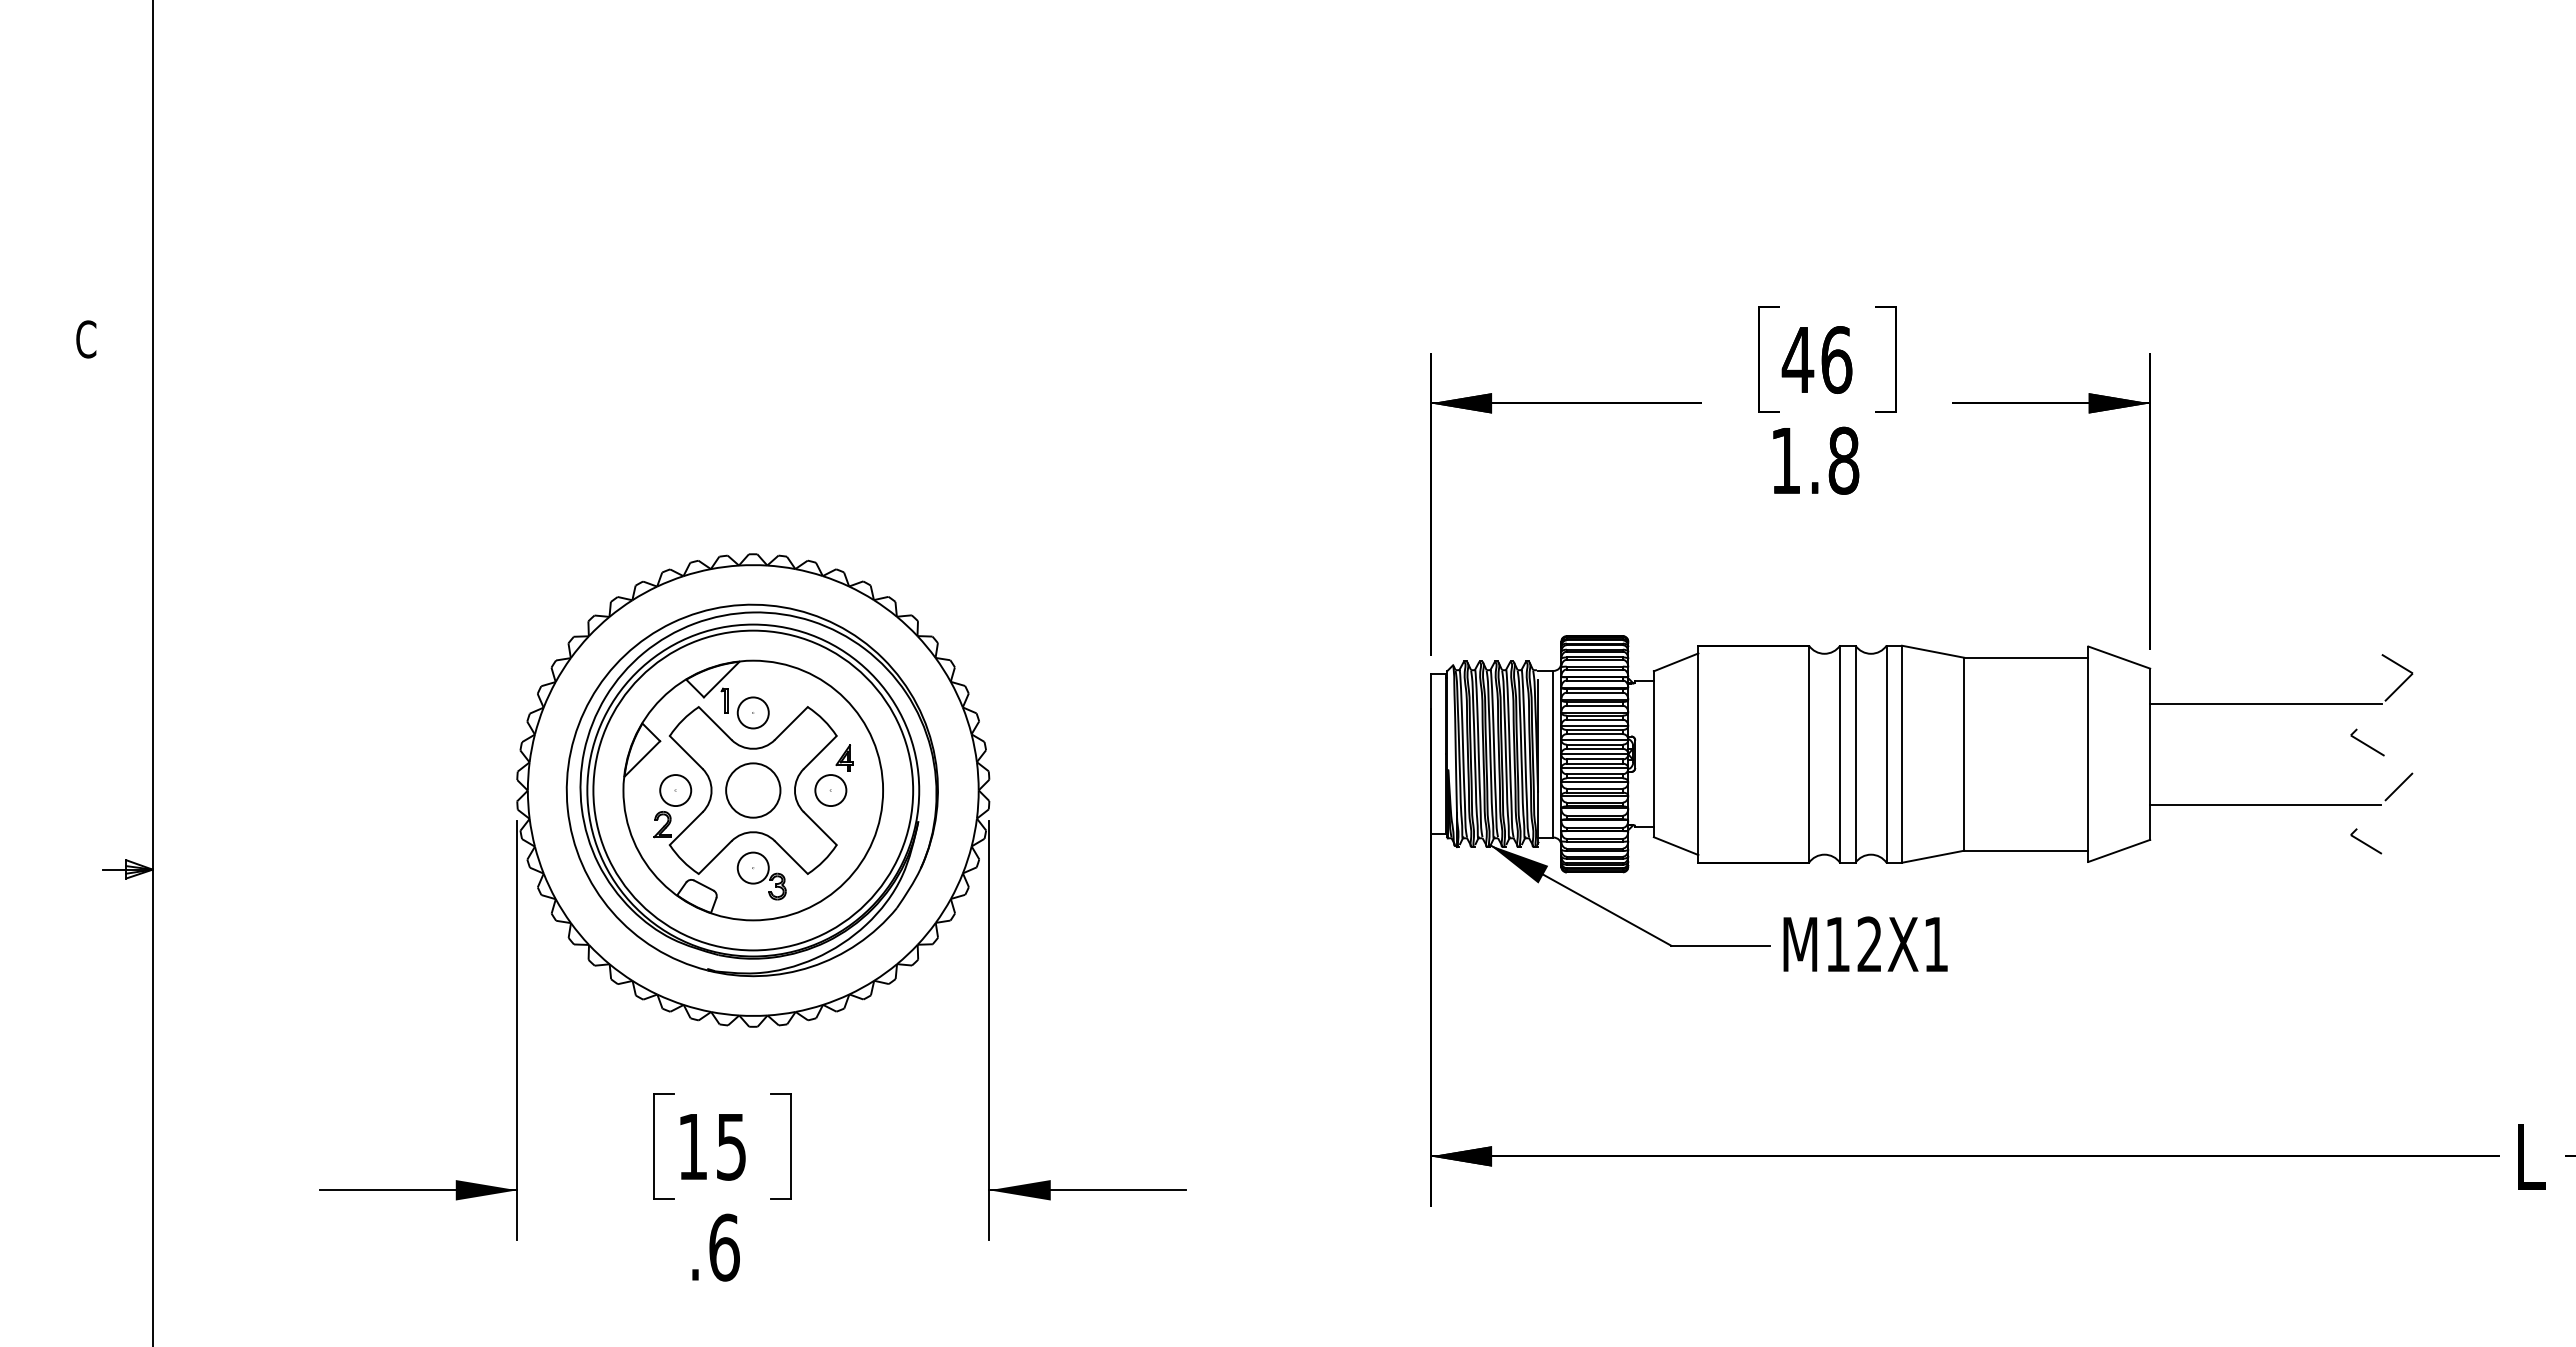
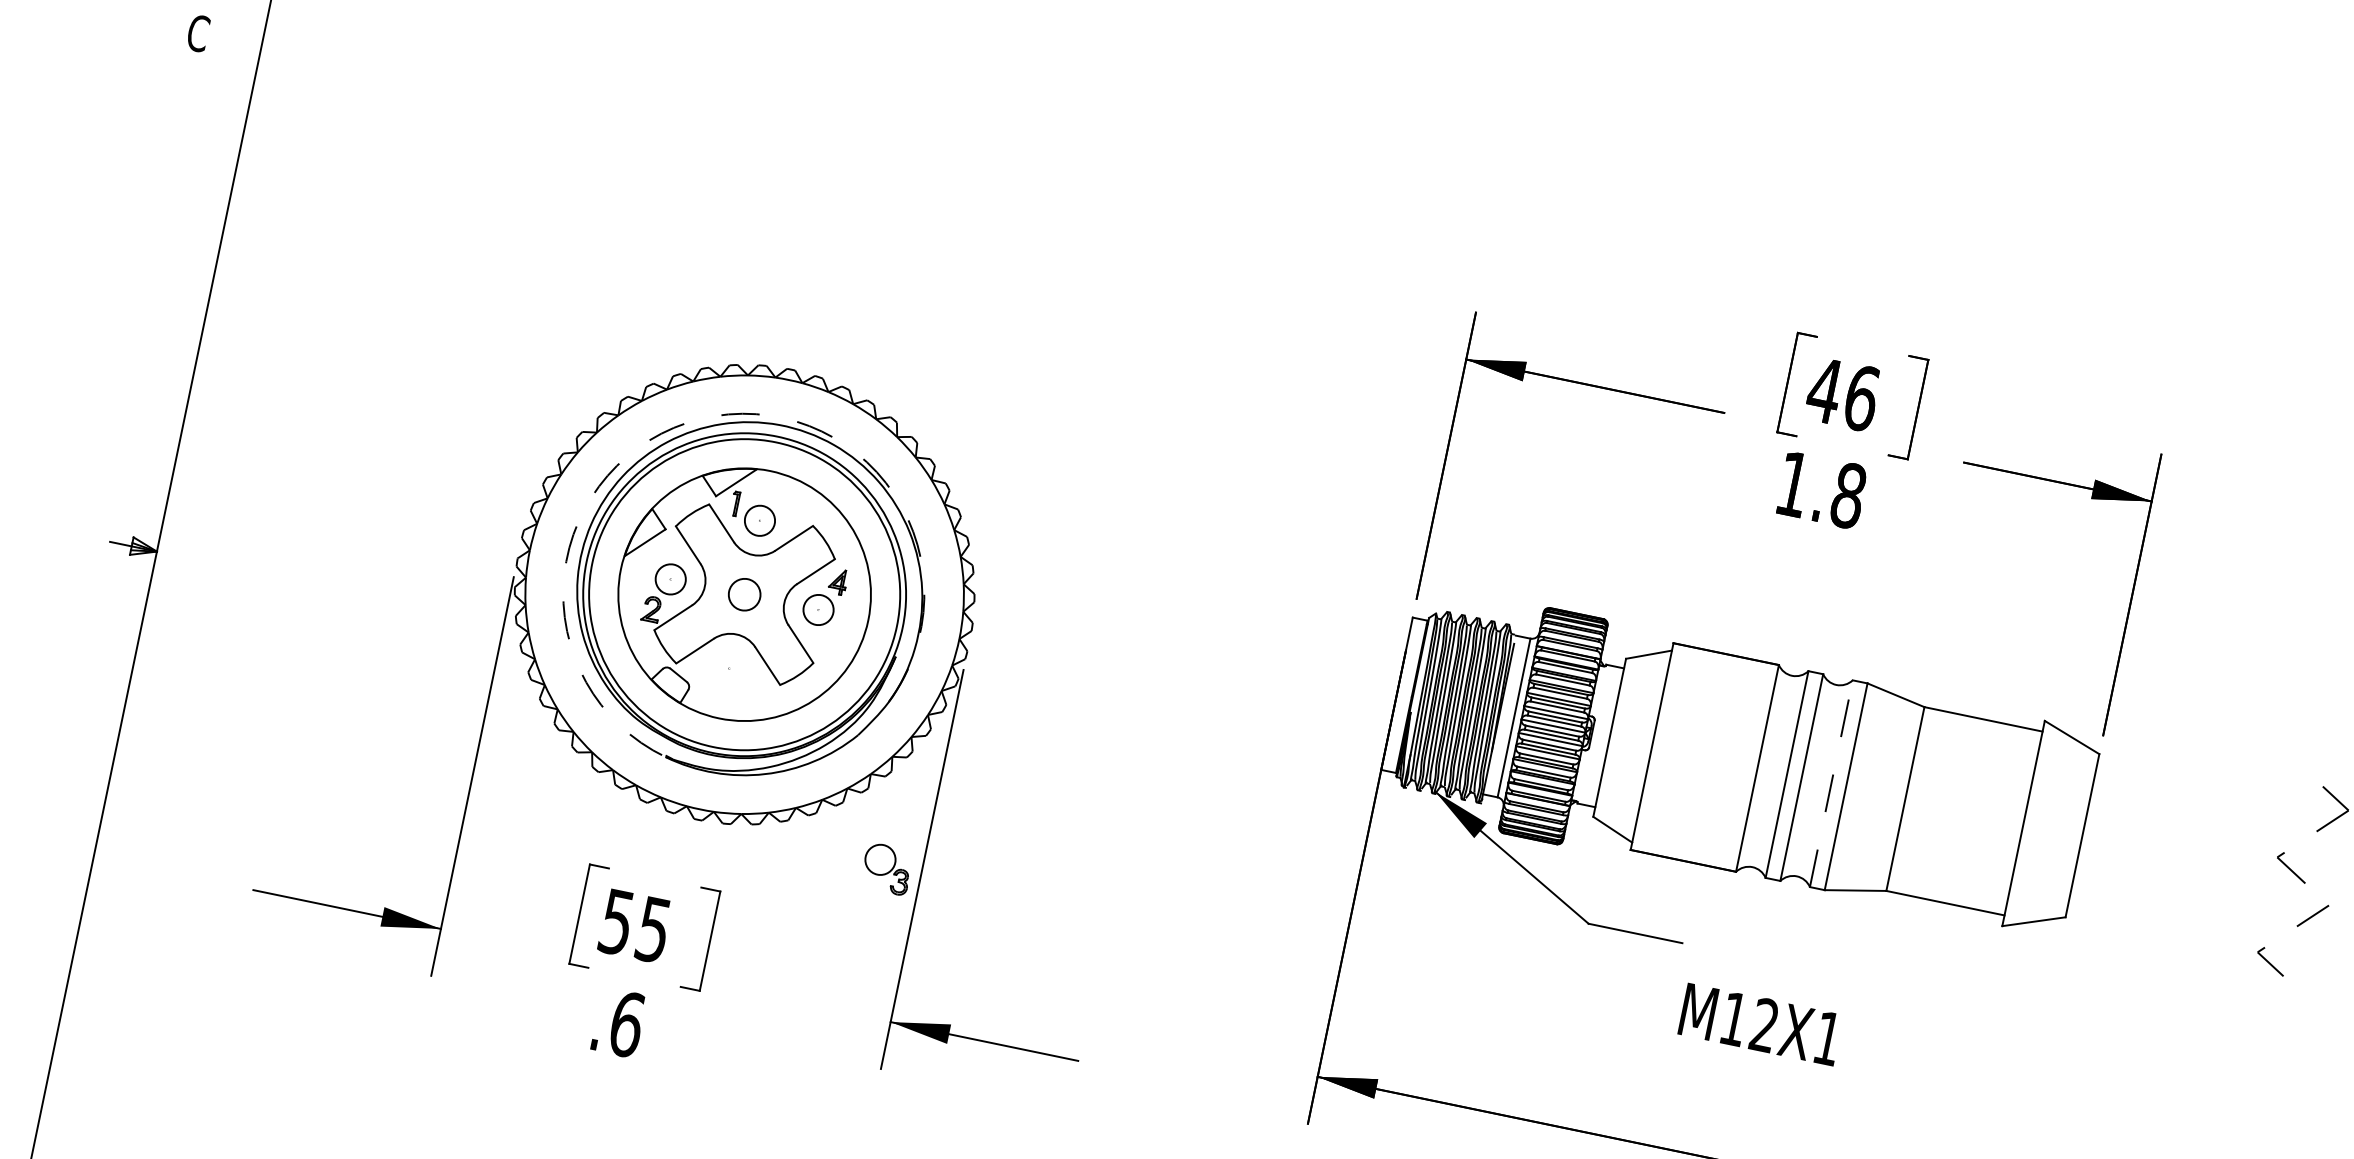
arc: (672, 622) -> (700, 418), solid -> dashed
line: (2266, 703) -> (2203, 810), removed
line: (1886, 754) -> (1831, 783), solid -> dashed
circle: (753, 790) -> (744, 594), size x0.6
line: (2265, 804) -> (2182, 906), removed
part: (761, 875) -> (886, 868), moved
text: (1865, 943) -> (1760, 1023), moved
text: (692, 1147) -> (616, 922), 15 -> 55

